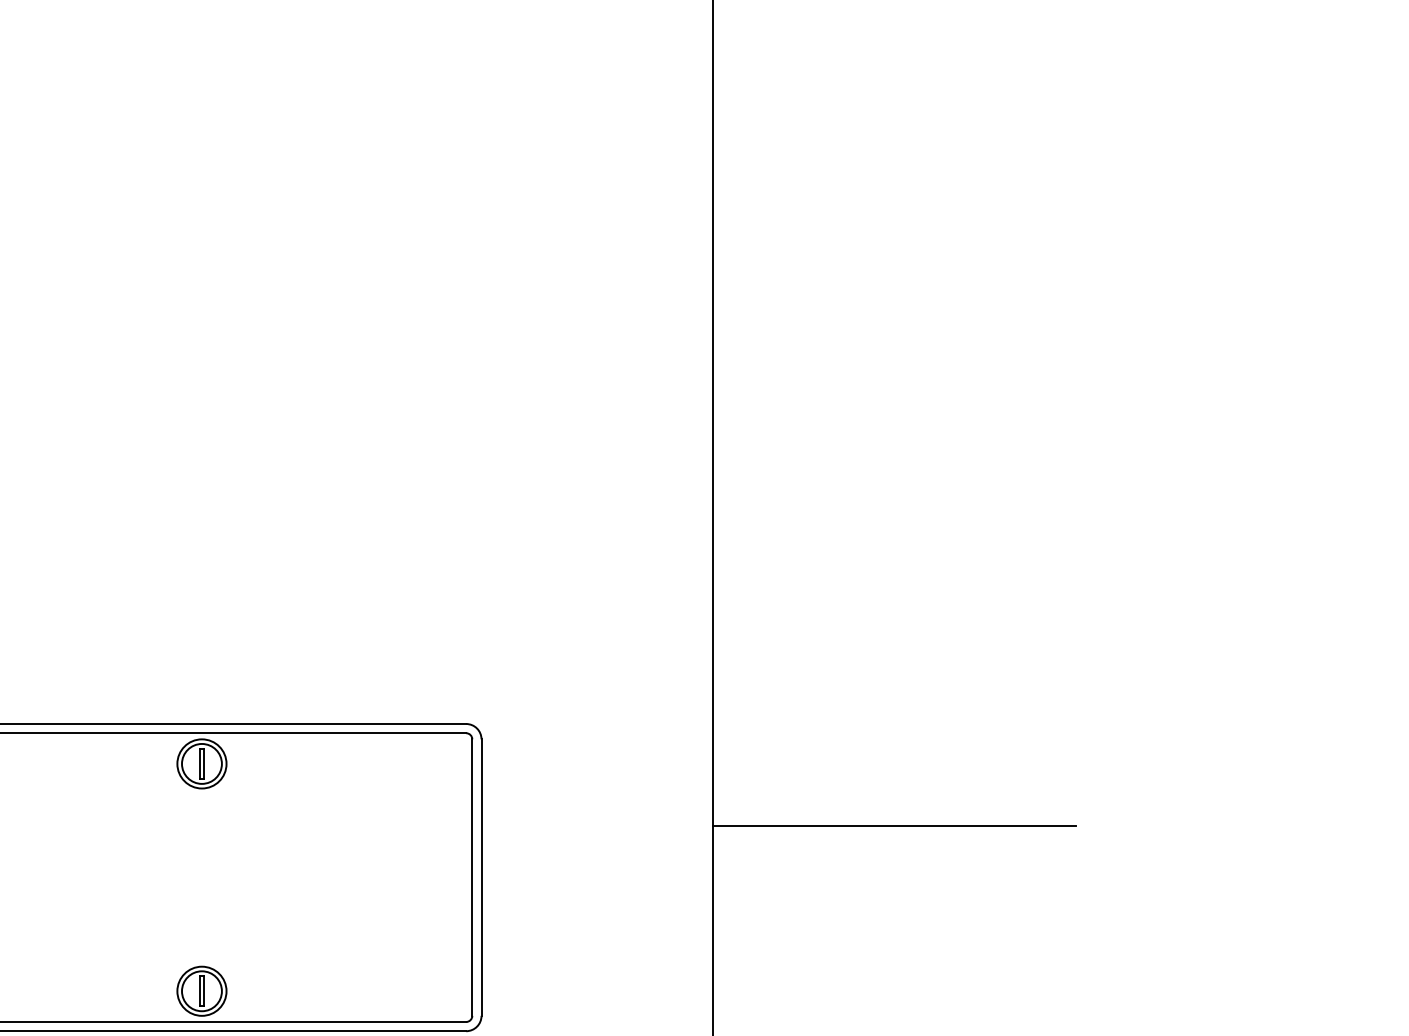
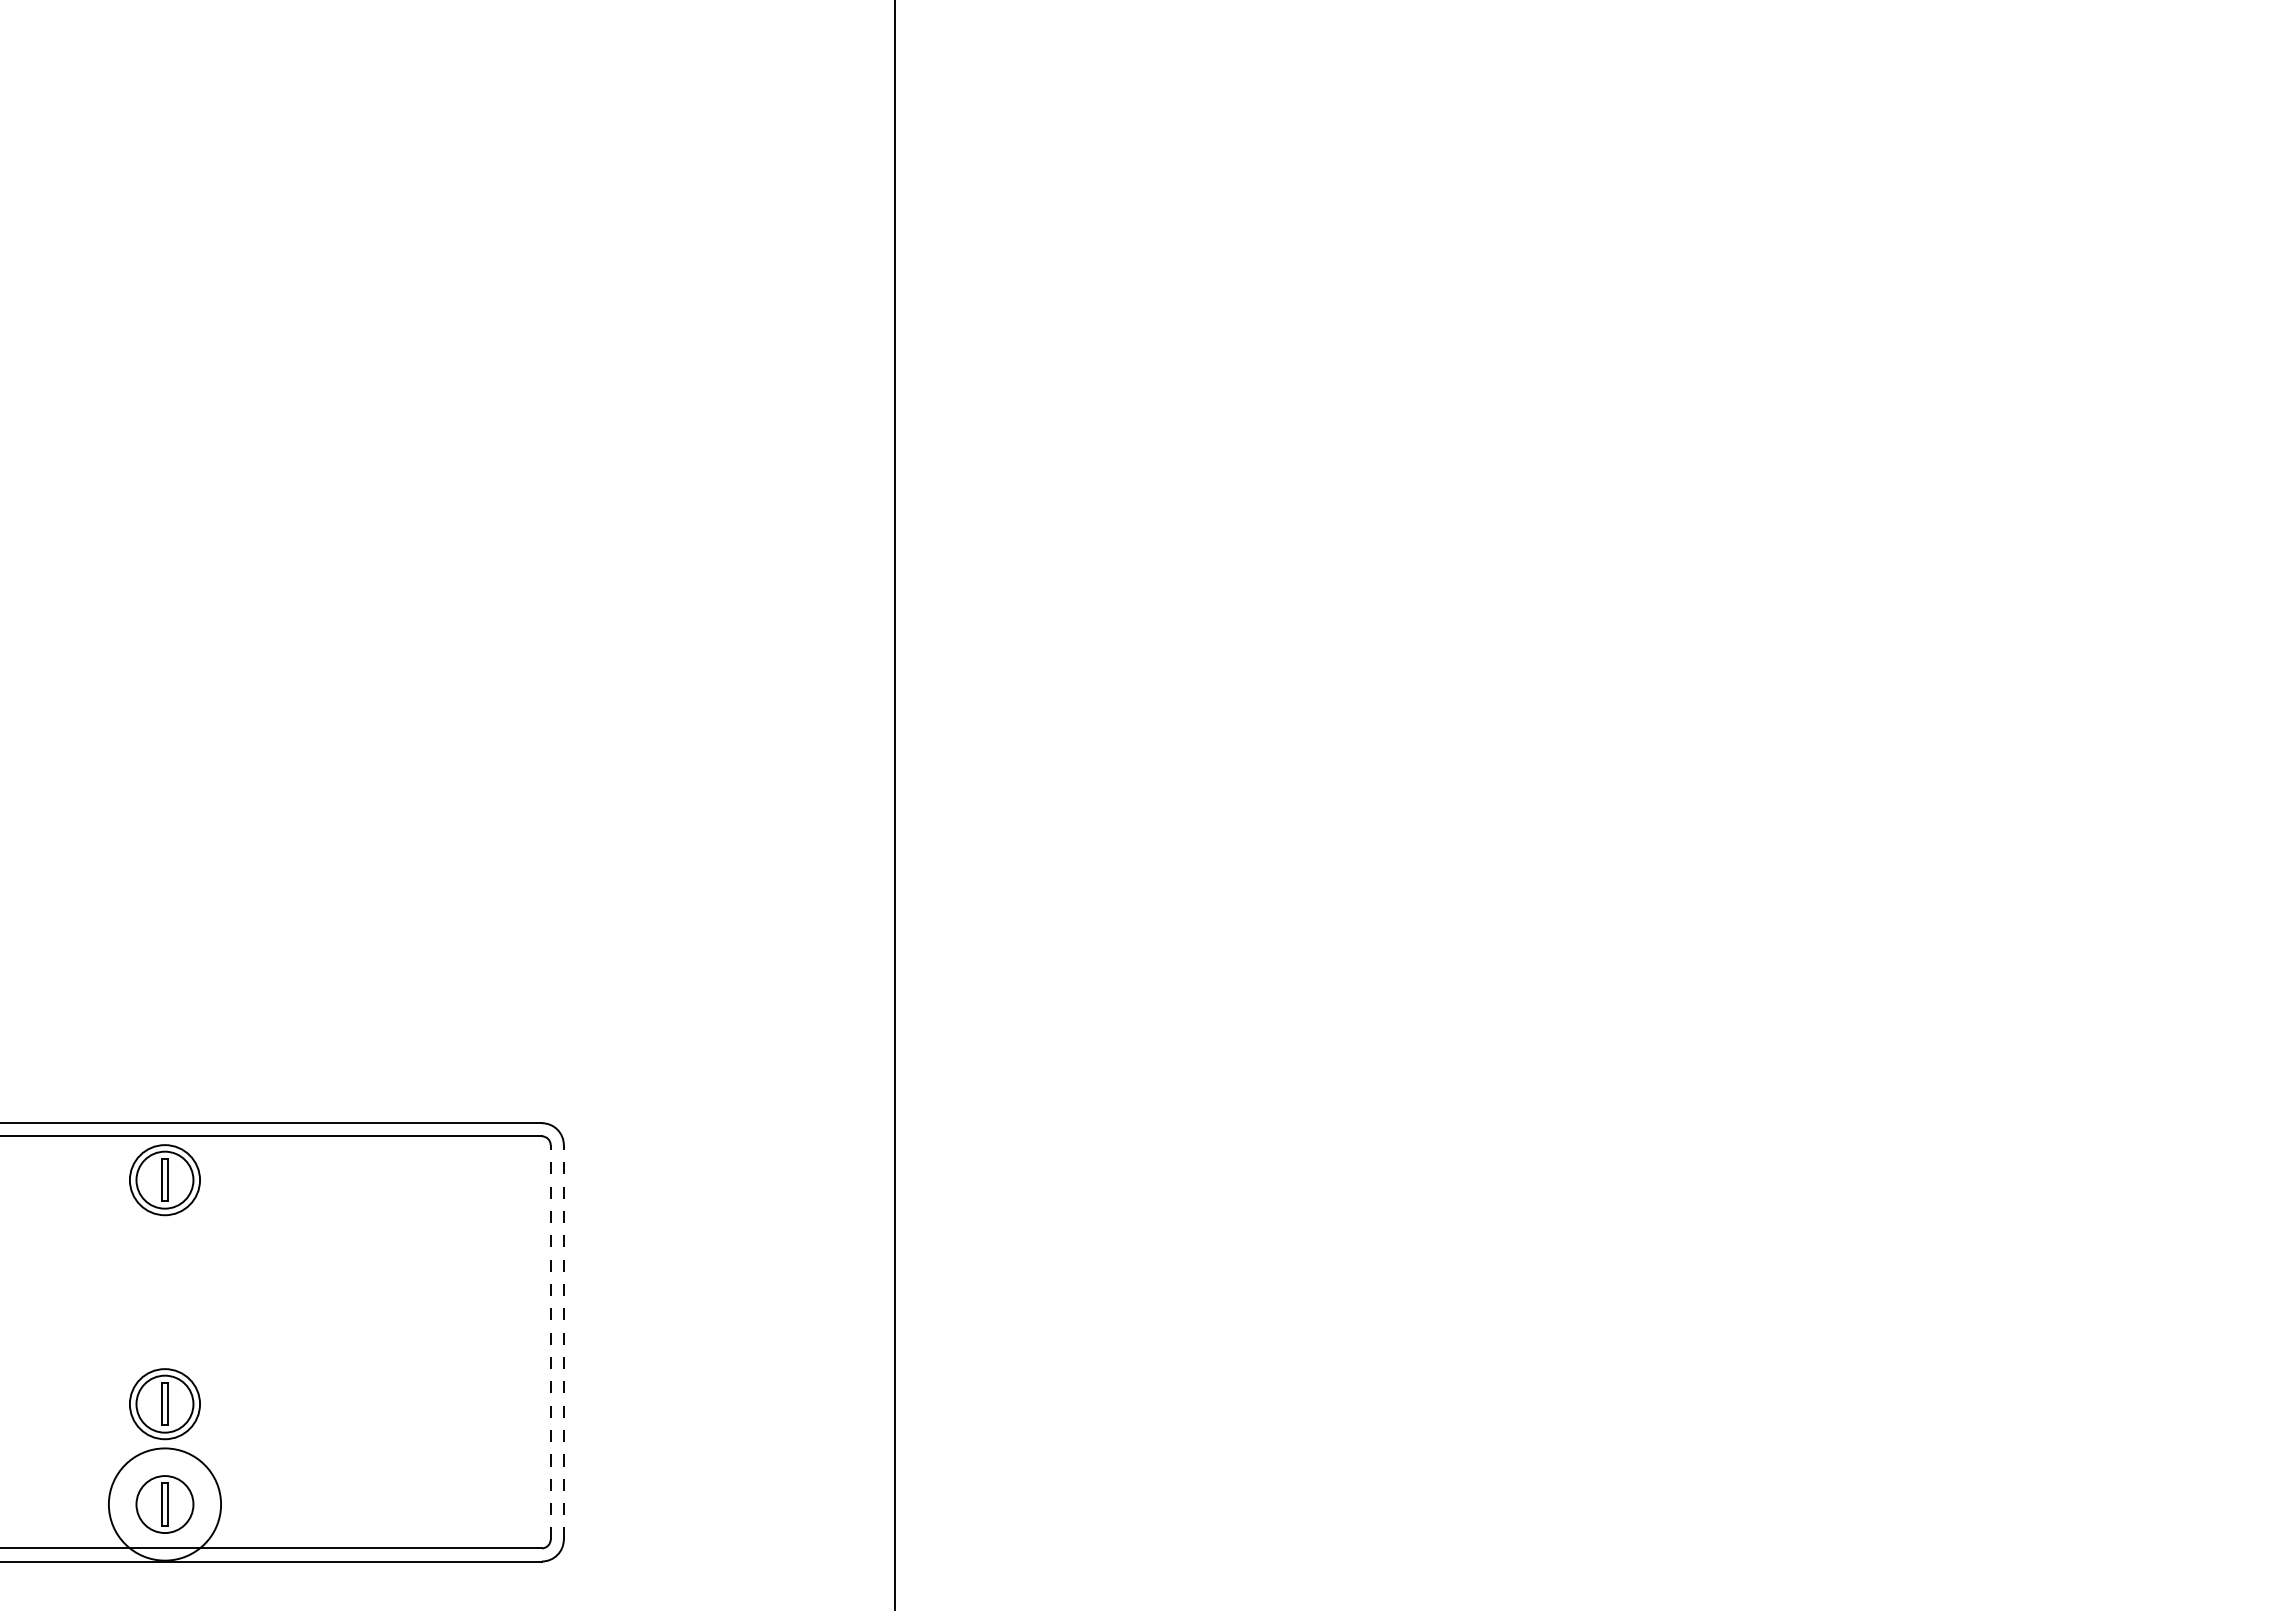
line: (894, 826) -> (1152, 1269), removed
line: (472, 877) -> (550, 1341), solid -> dashed
line: (481, 877) -> (563, 1341), solid -> dashed
part: (201, 921) -> (164, 1404), added
circle: (201, 991) -> (164, 1504), size x1.6

